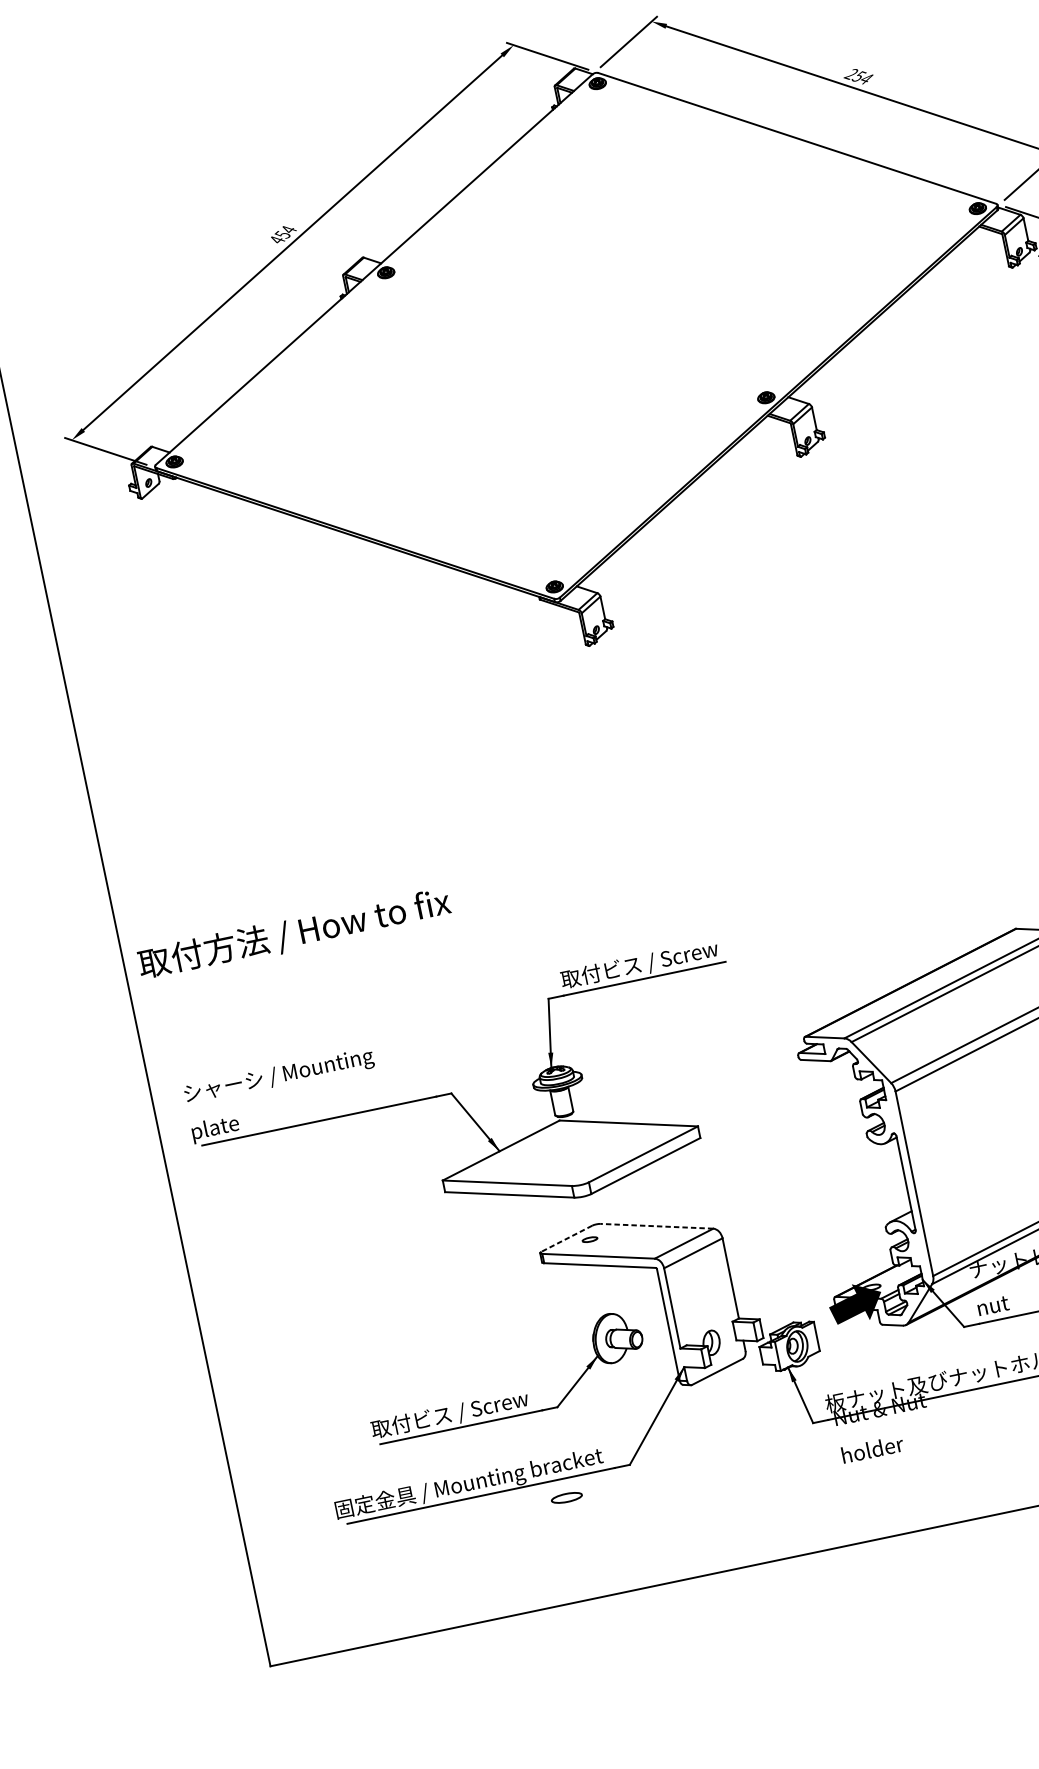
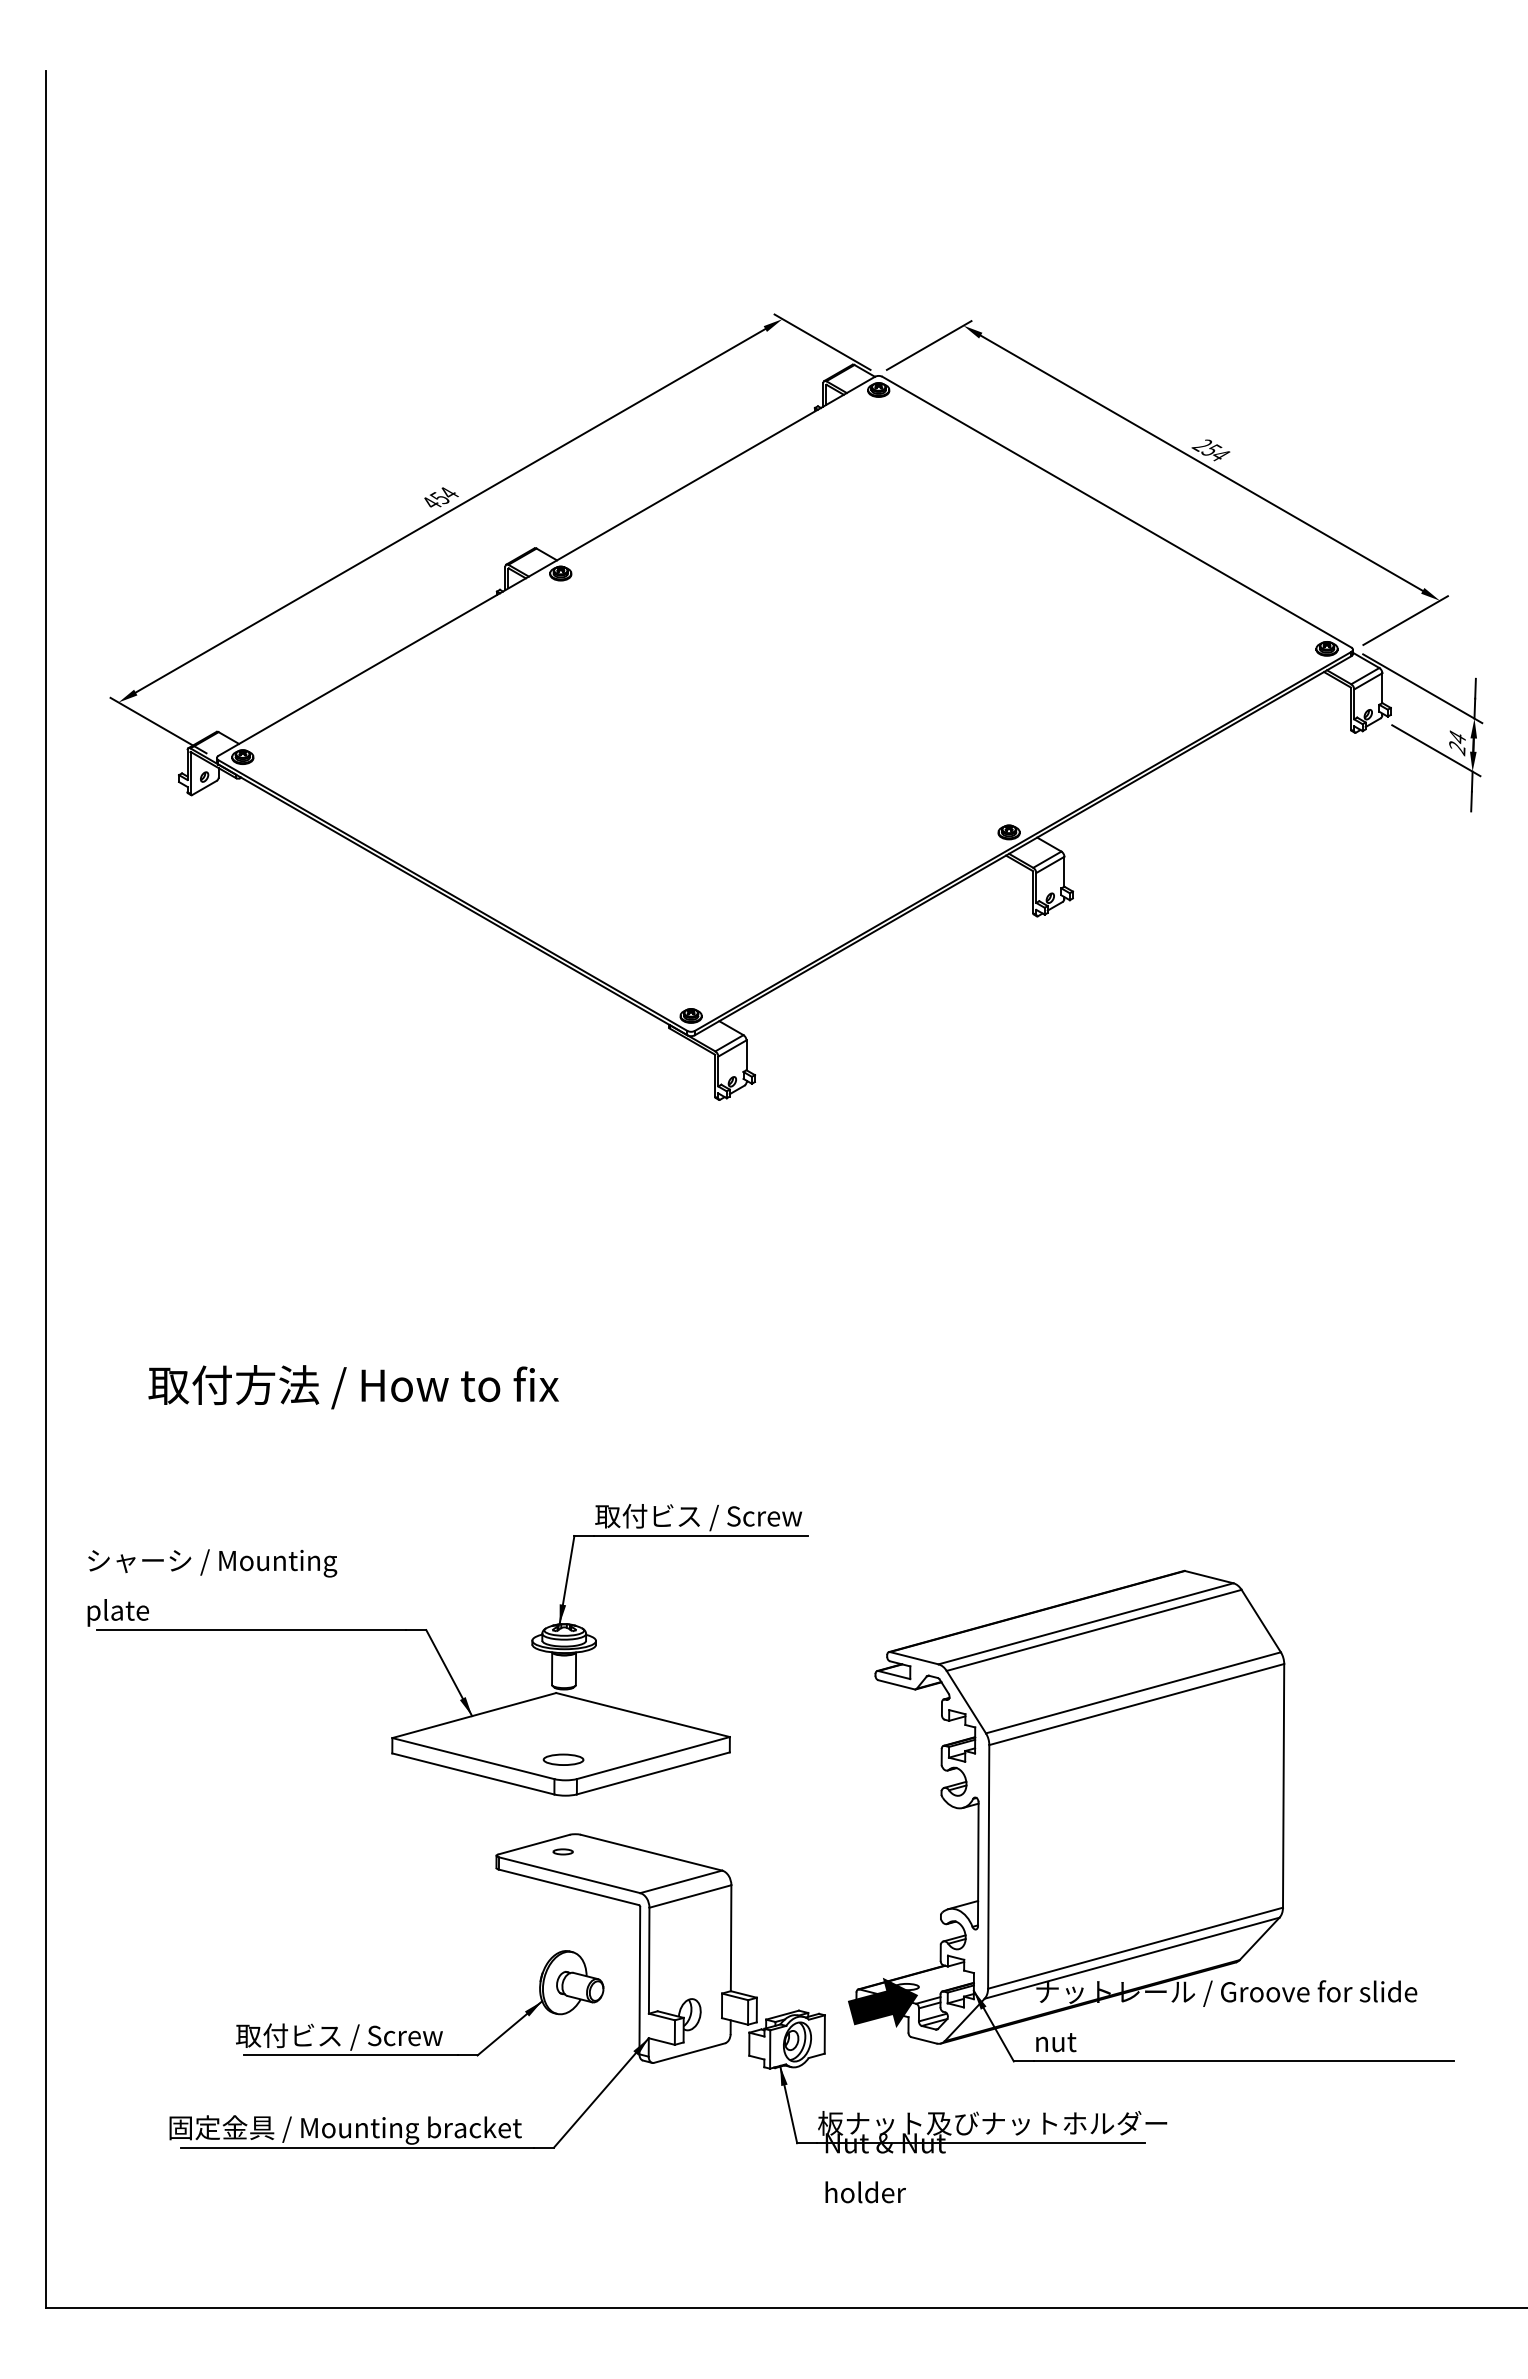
text: (294, 934) -> (353, 1387), moved
line: (656, 1226) -> (651, 1852), dashed -> solid
line: (567, 1238) -> (534, 1844), dashed -> solid
part: (566, 1497) -> (563, 1759), moved

